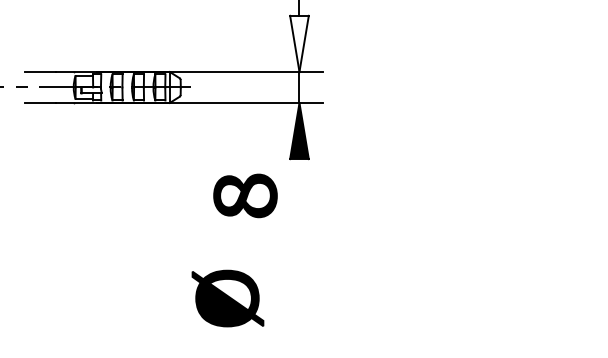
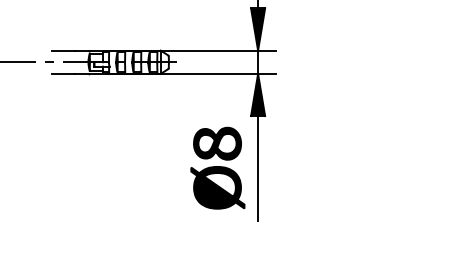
fill: (299, 43) -> (258, 29), added
line: (299, 228) -> (258, 168), added
part: (227, 298) -> (217, 187), moved

